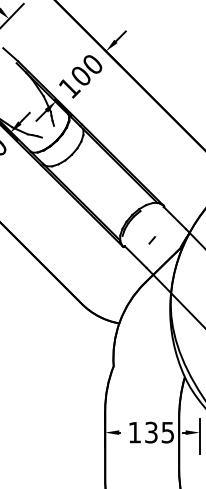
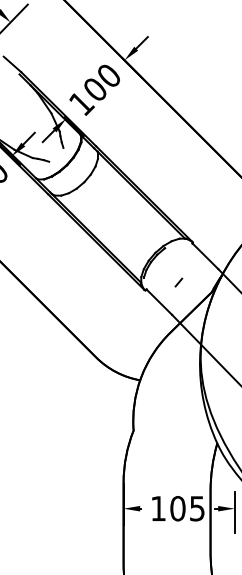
text: (151, 432) -> (177, 508), 135 -> 105

